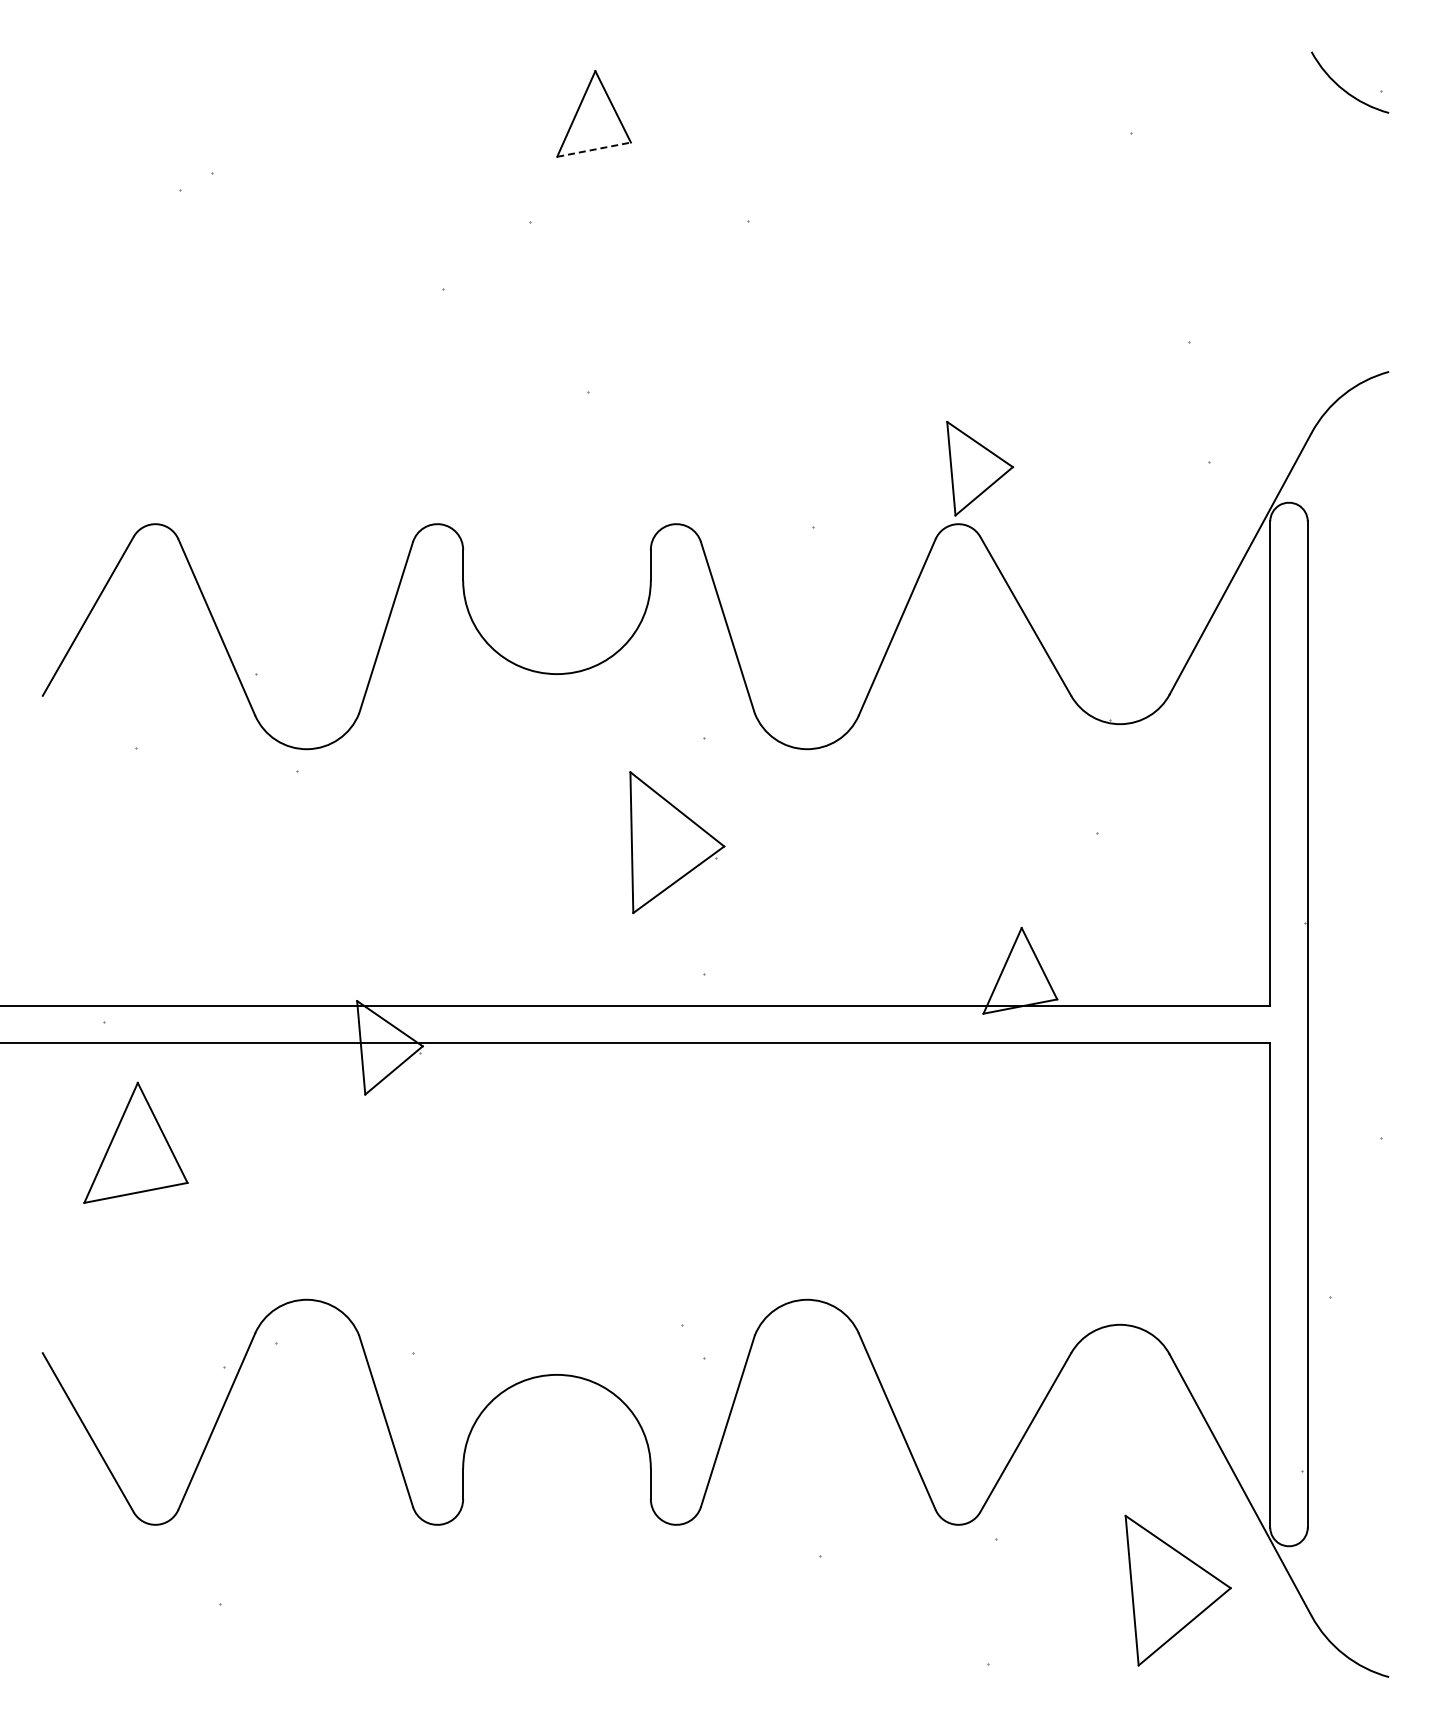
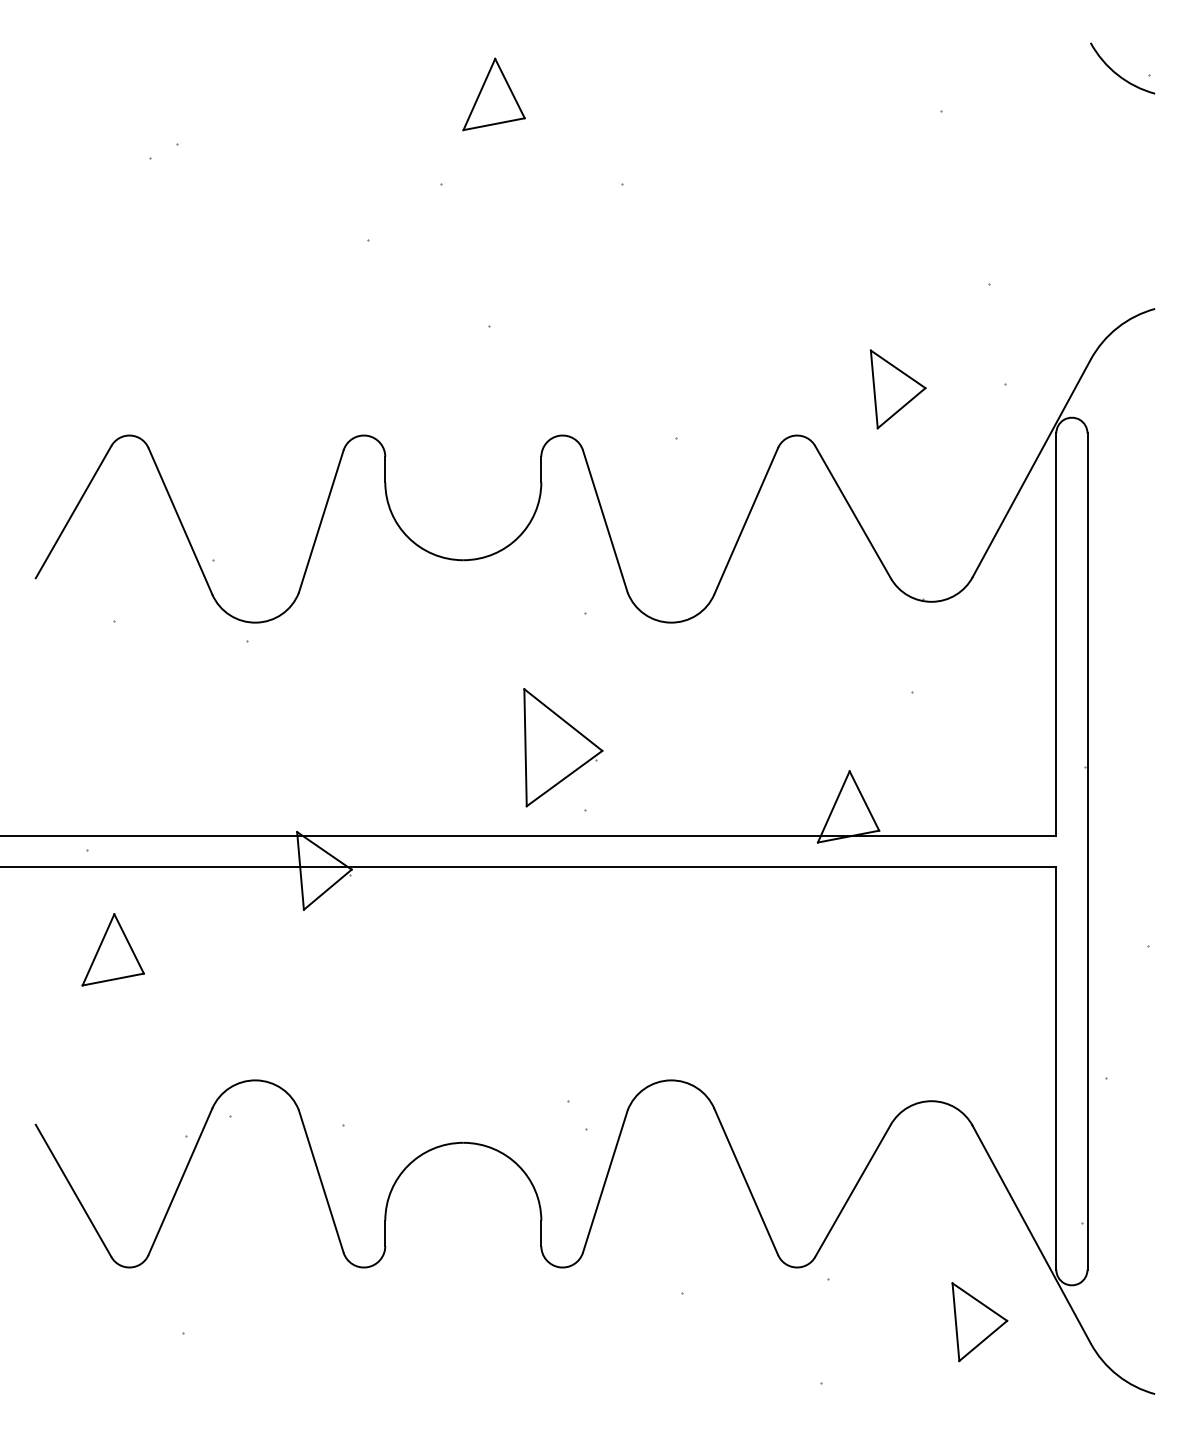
line: (594, 149) -> (494, 124), dashed -> solid
part: (980, 468) -> (898, 389), moved
part: (677, 842) -> (563, 747), moved
part: (135, 1142) -> (112, 949), size x0.71
part: (1178, 1590) -> (980, 1322), size x0.62

